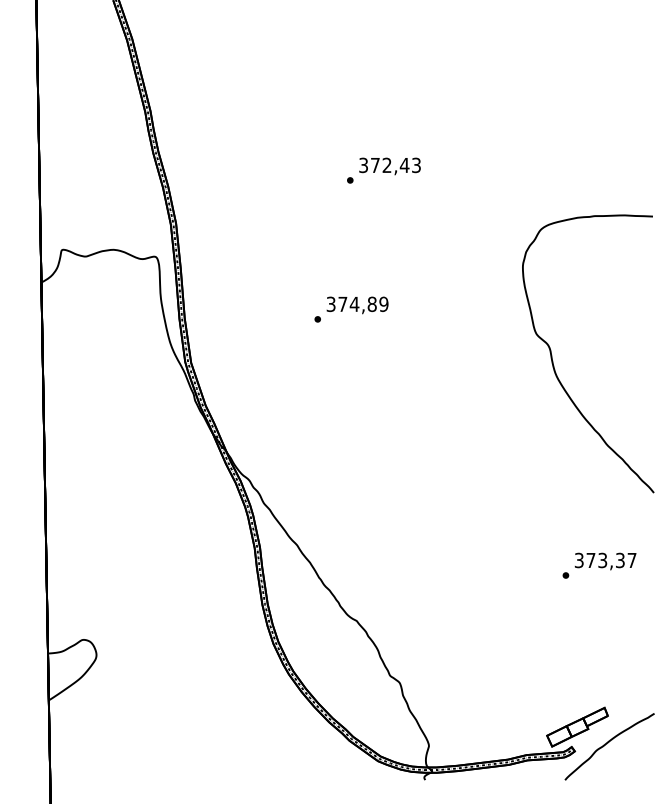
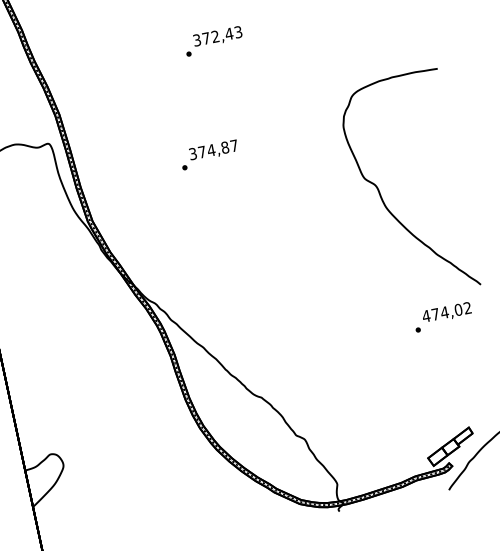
text: (383, 304) -> (234, 146), 374,89 -> 374,87
curve: (553, 361) -> (382, 197), moved
text: (605, 560) -> (446, 312), 373,37 -> 474,02

